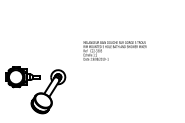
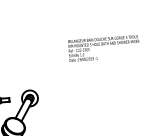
text: (114, 50) -> (103, 48), moved

